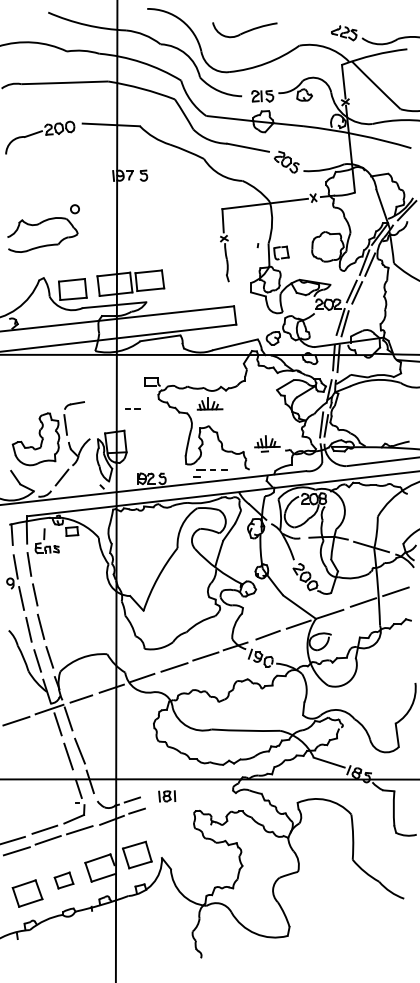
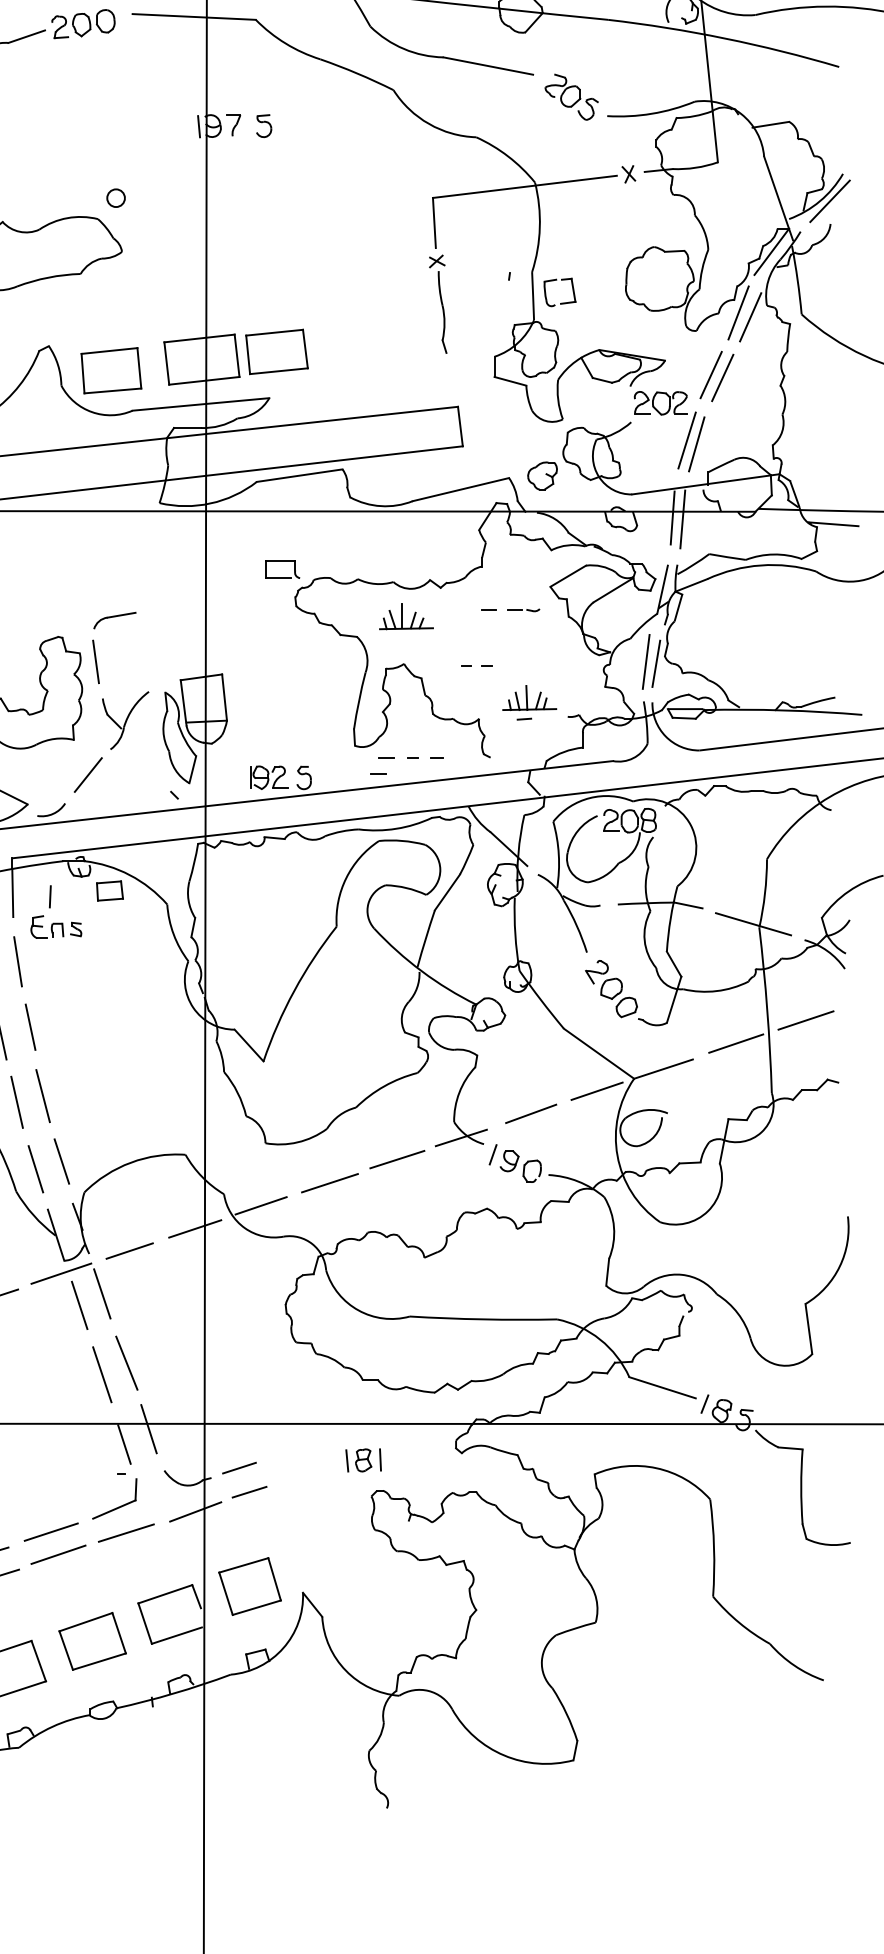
part: (258, 400) -> (510, 609), added
line: (130, 408) -> (471, 665), moved
part: (167, 796) -> (364, 1460), moved
part: (63, 880) -> (91, 1641), size x1.67

